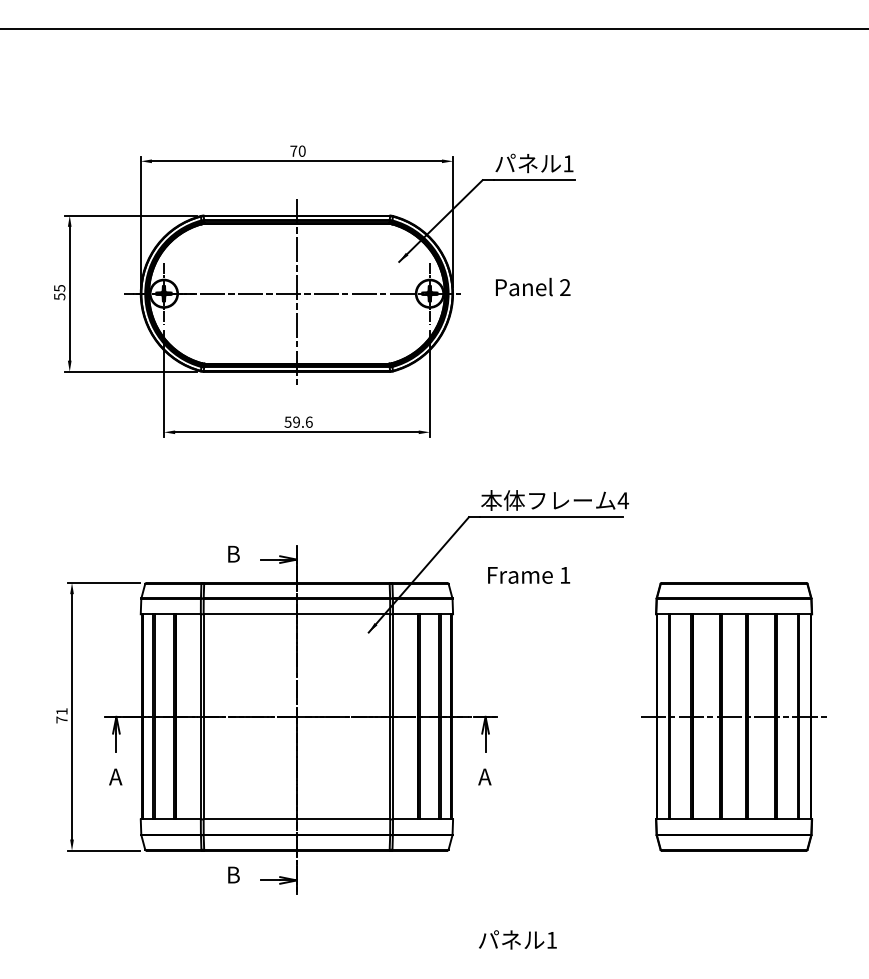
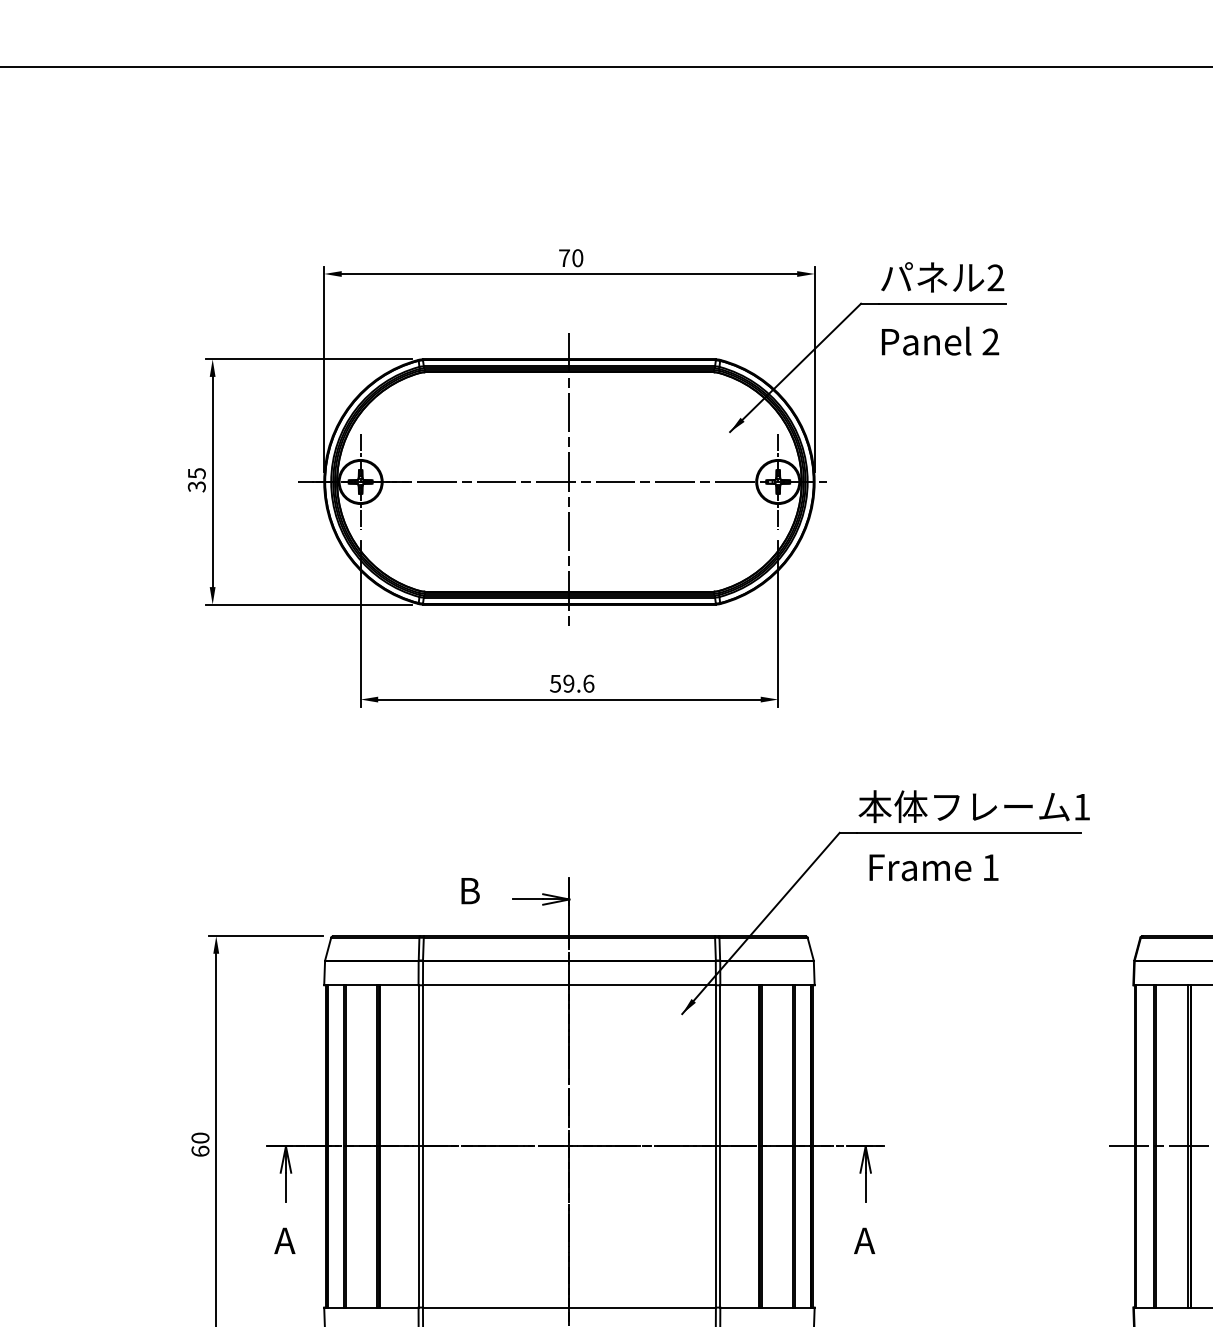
text: (568, 163) -> (995, 277), 1 -> 2
text: (533, 286) -> (940, 340), moved
text: (59, 296) -> (196, 486), 55 -> 35
text: (623, 500) -> (1082, 806), 4 -> 1
text: (529, 575) -> (934, 867), moved
text: (61, 715) -> (199, 1144), 71 -> 60

